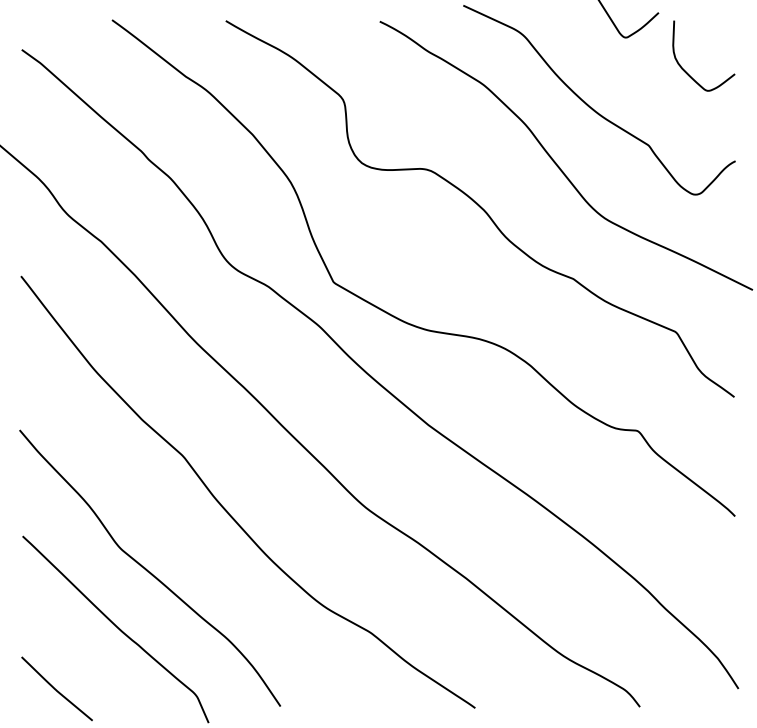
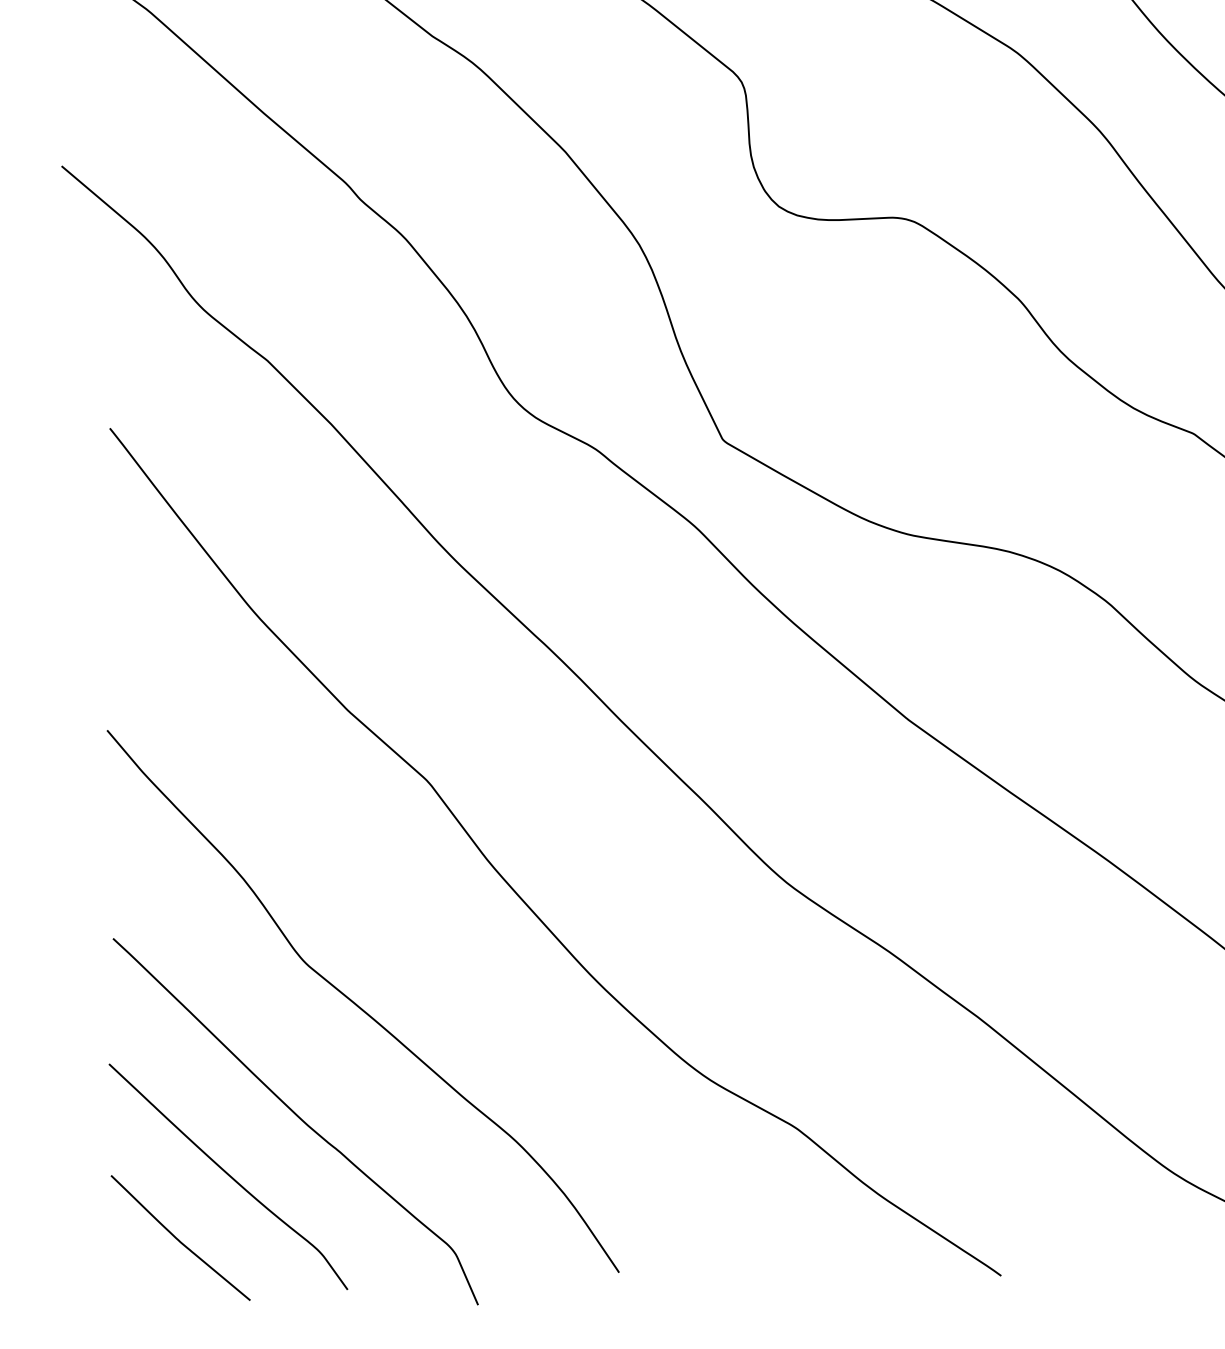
curve: (81, 657) -> (228, 1176), added

